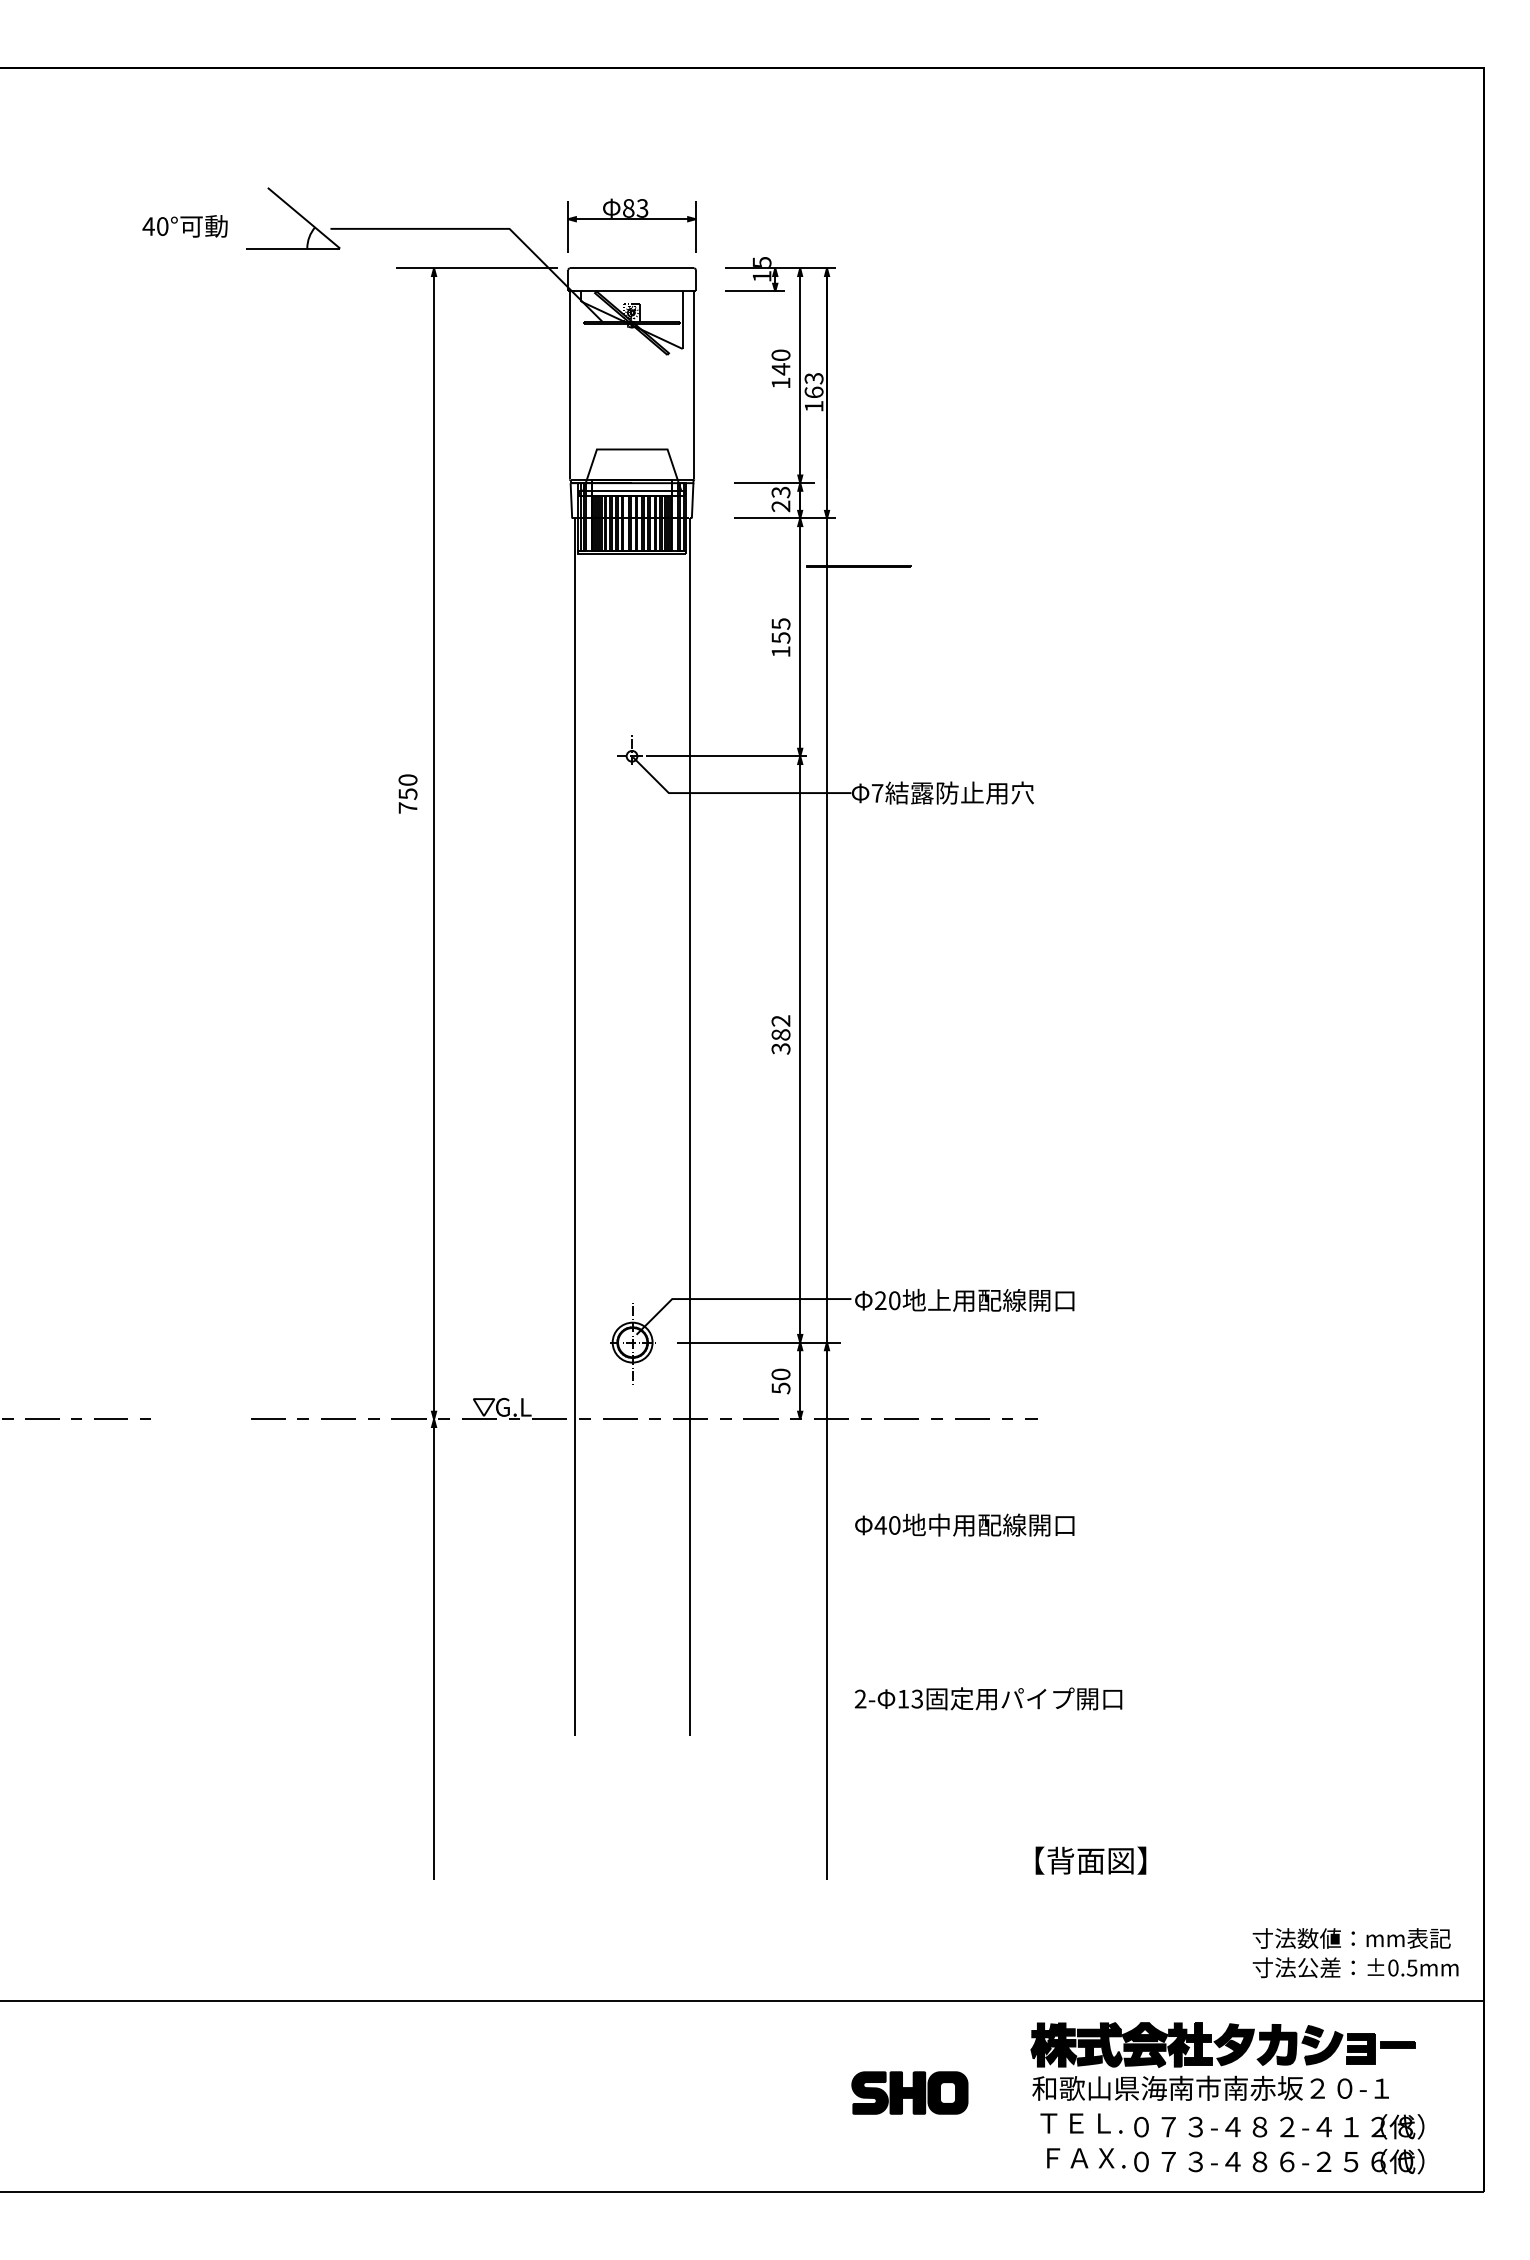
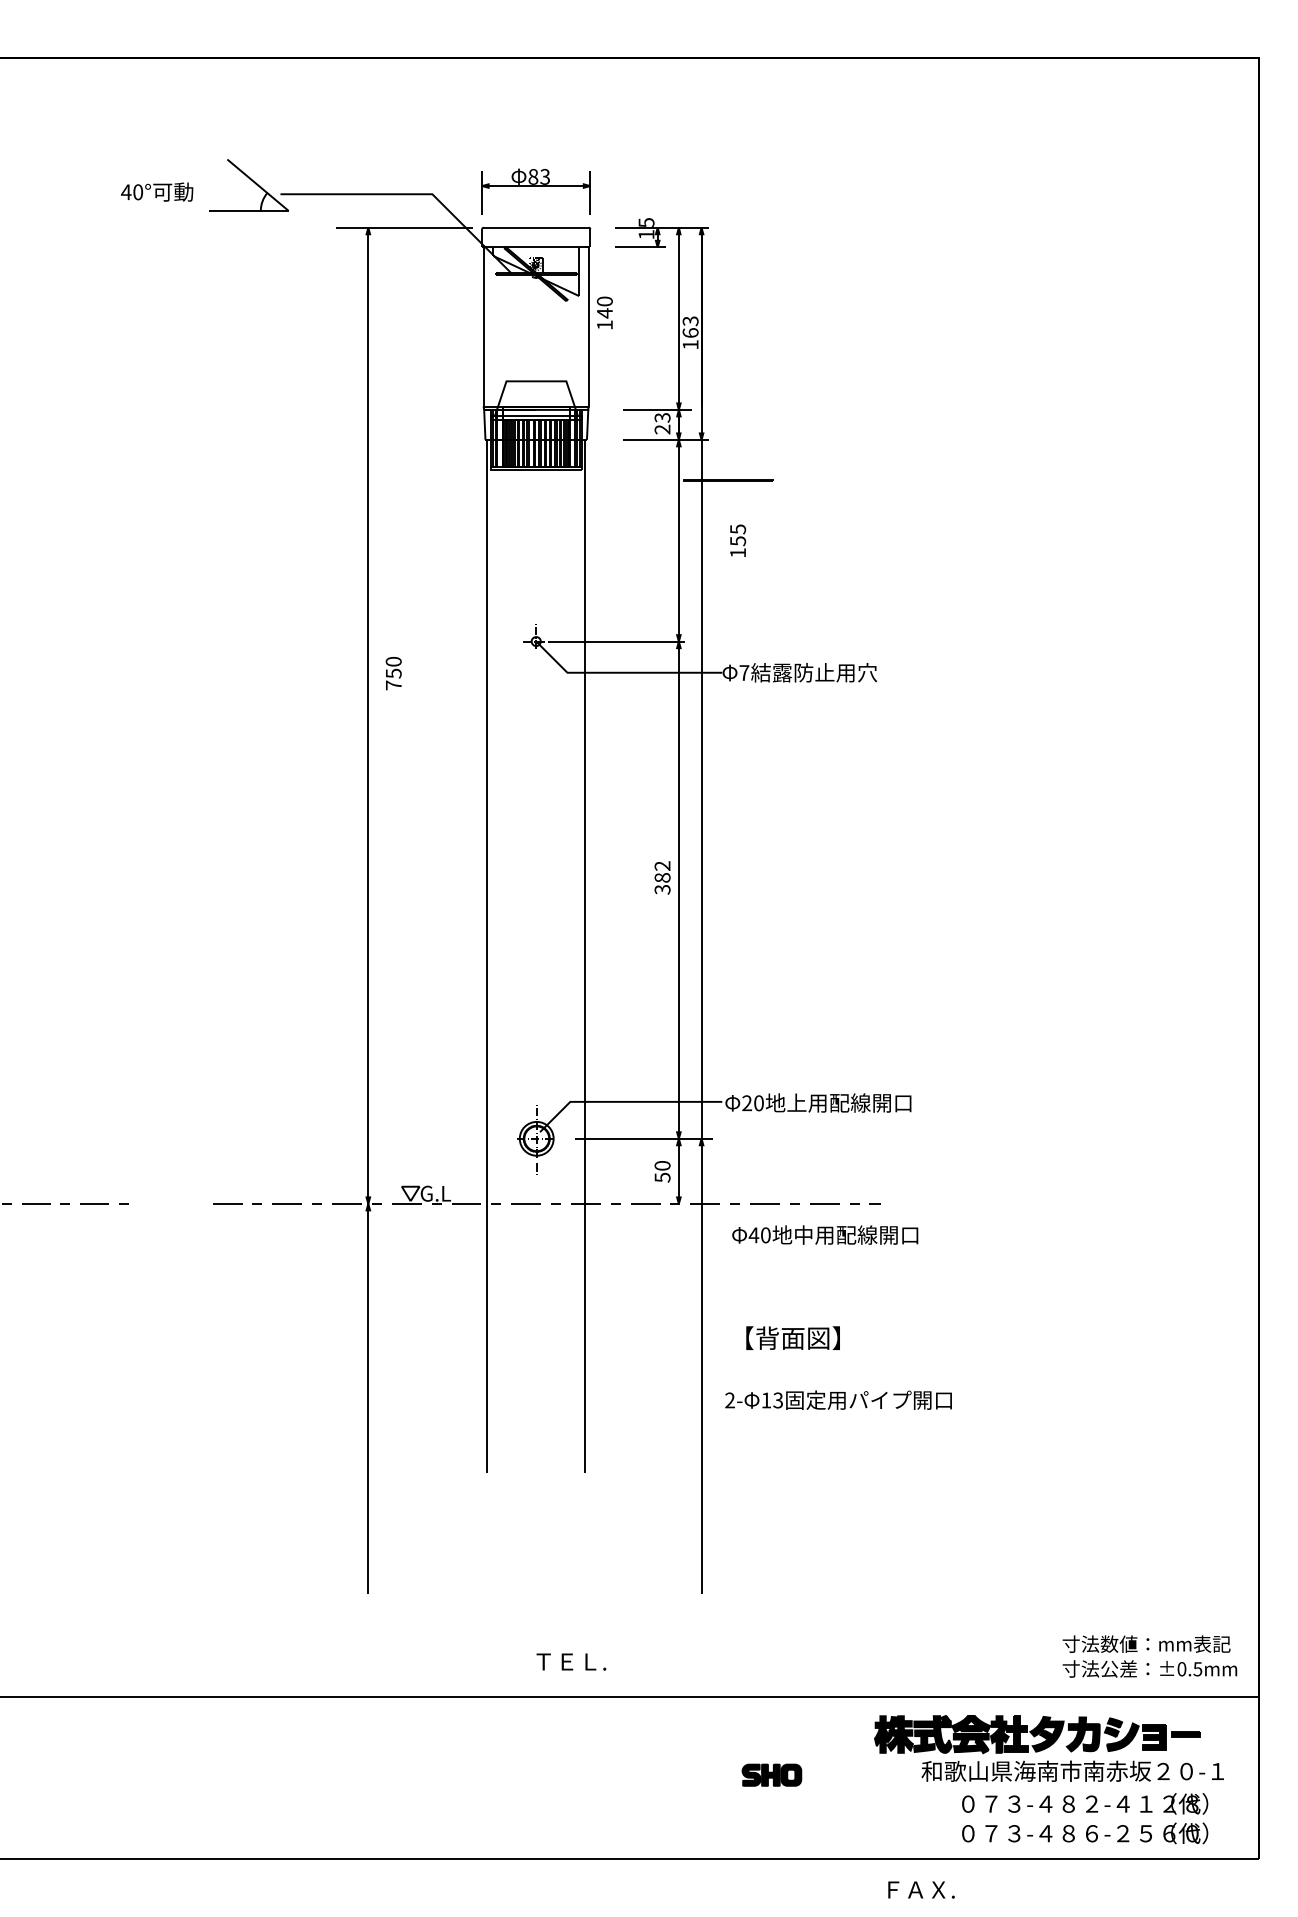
text: (780, 368) -> (604, 312), moved
text: (780, 637) -> (737, 540), moved
text: (407, 793) -> (393, 673), moved
text: (964, 1524) -> (824, 1234), moved
text: (988, 1698) -> (838, 1399), moved
text: (1090, 1860) -> (792, 1338), moved
text: (1210, 2087) -> (1072, 1770), moved
part: (909, 2092) -> (771, 1774), size x0.6
text: (1081, 2123) -> (571, 1661), moved
text: (1086, 2158) -> (921, 1890), moved

